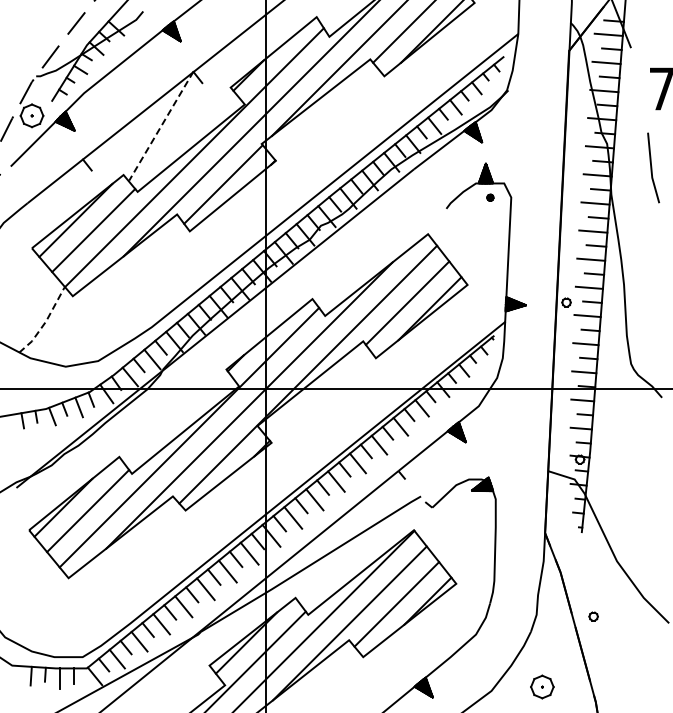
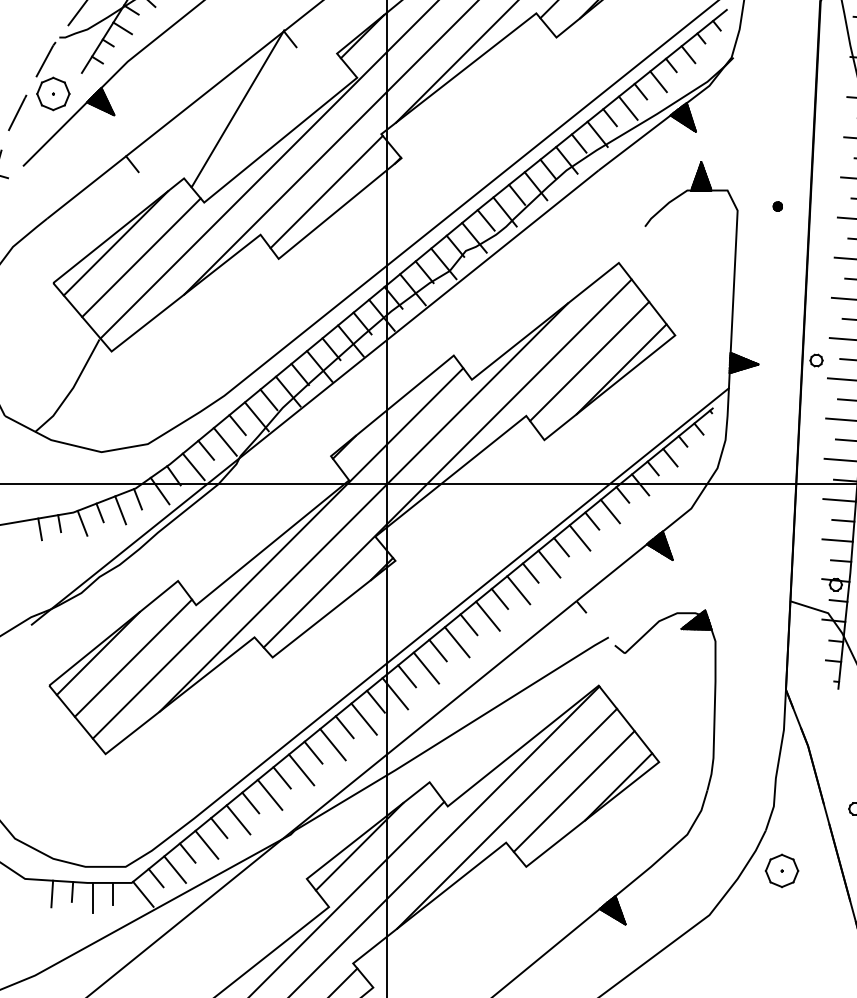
line: (161, 126) -> (238, 109), dashed -> solid
part: (490, 197) -> (777, 206), moved
line: (45, 322) -> (72, 389), dashed -> solid
part: (542, 686) -> (782, 870), moved

